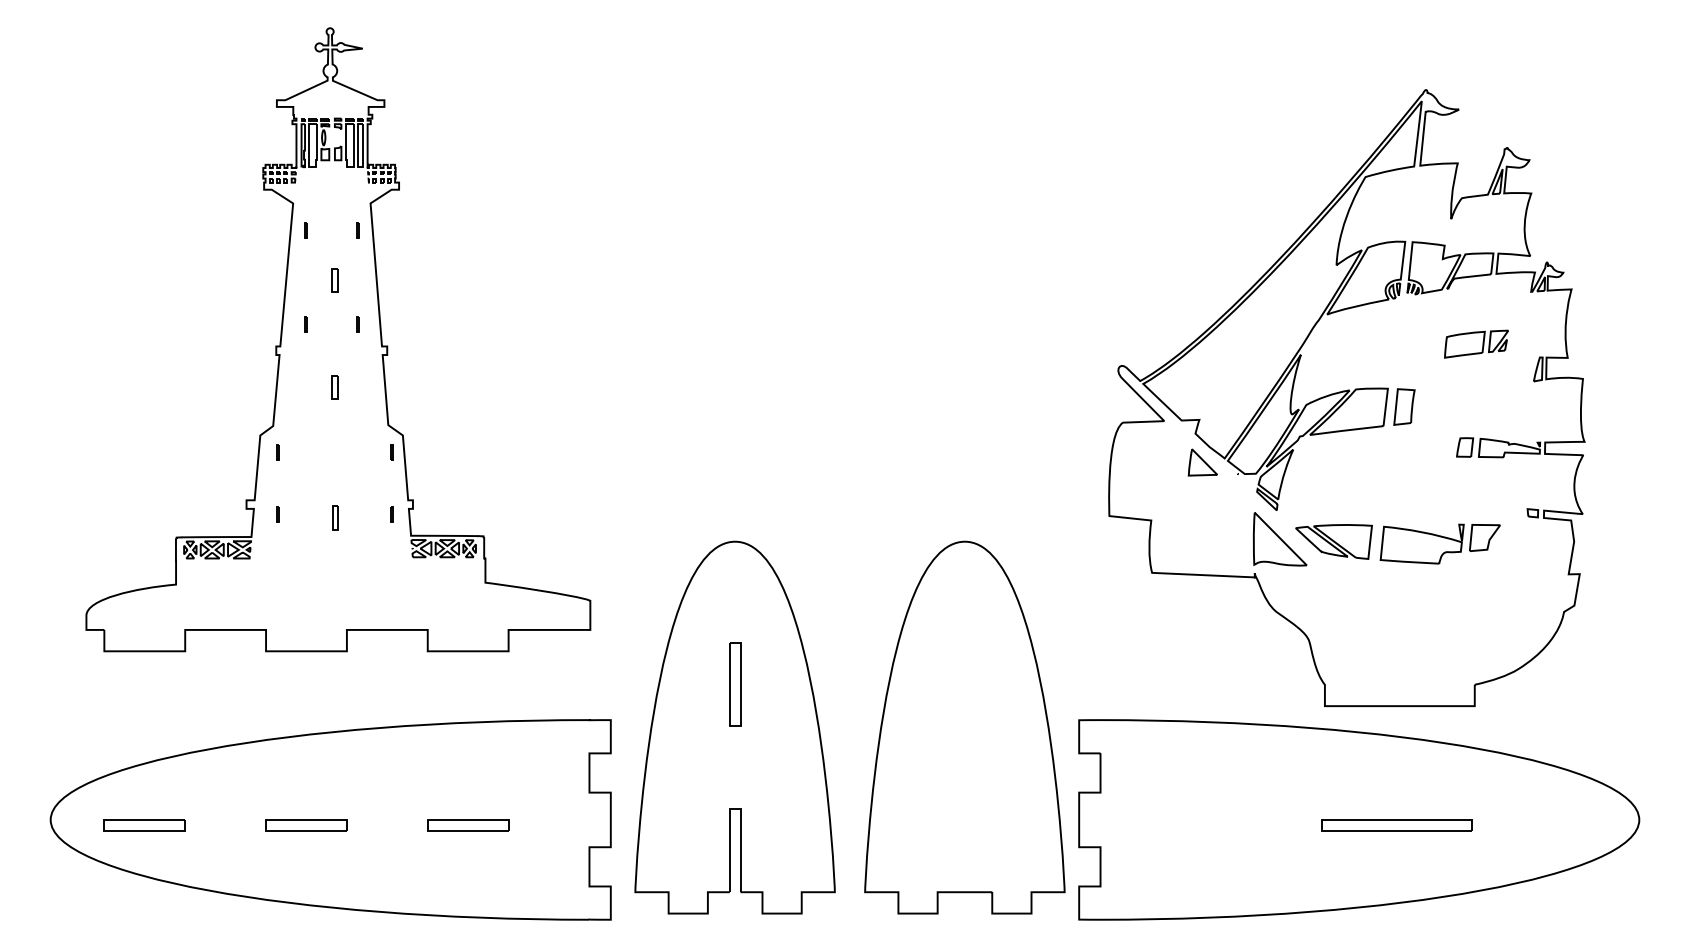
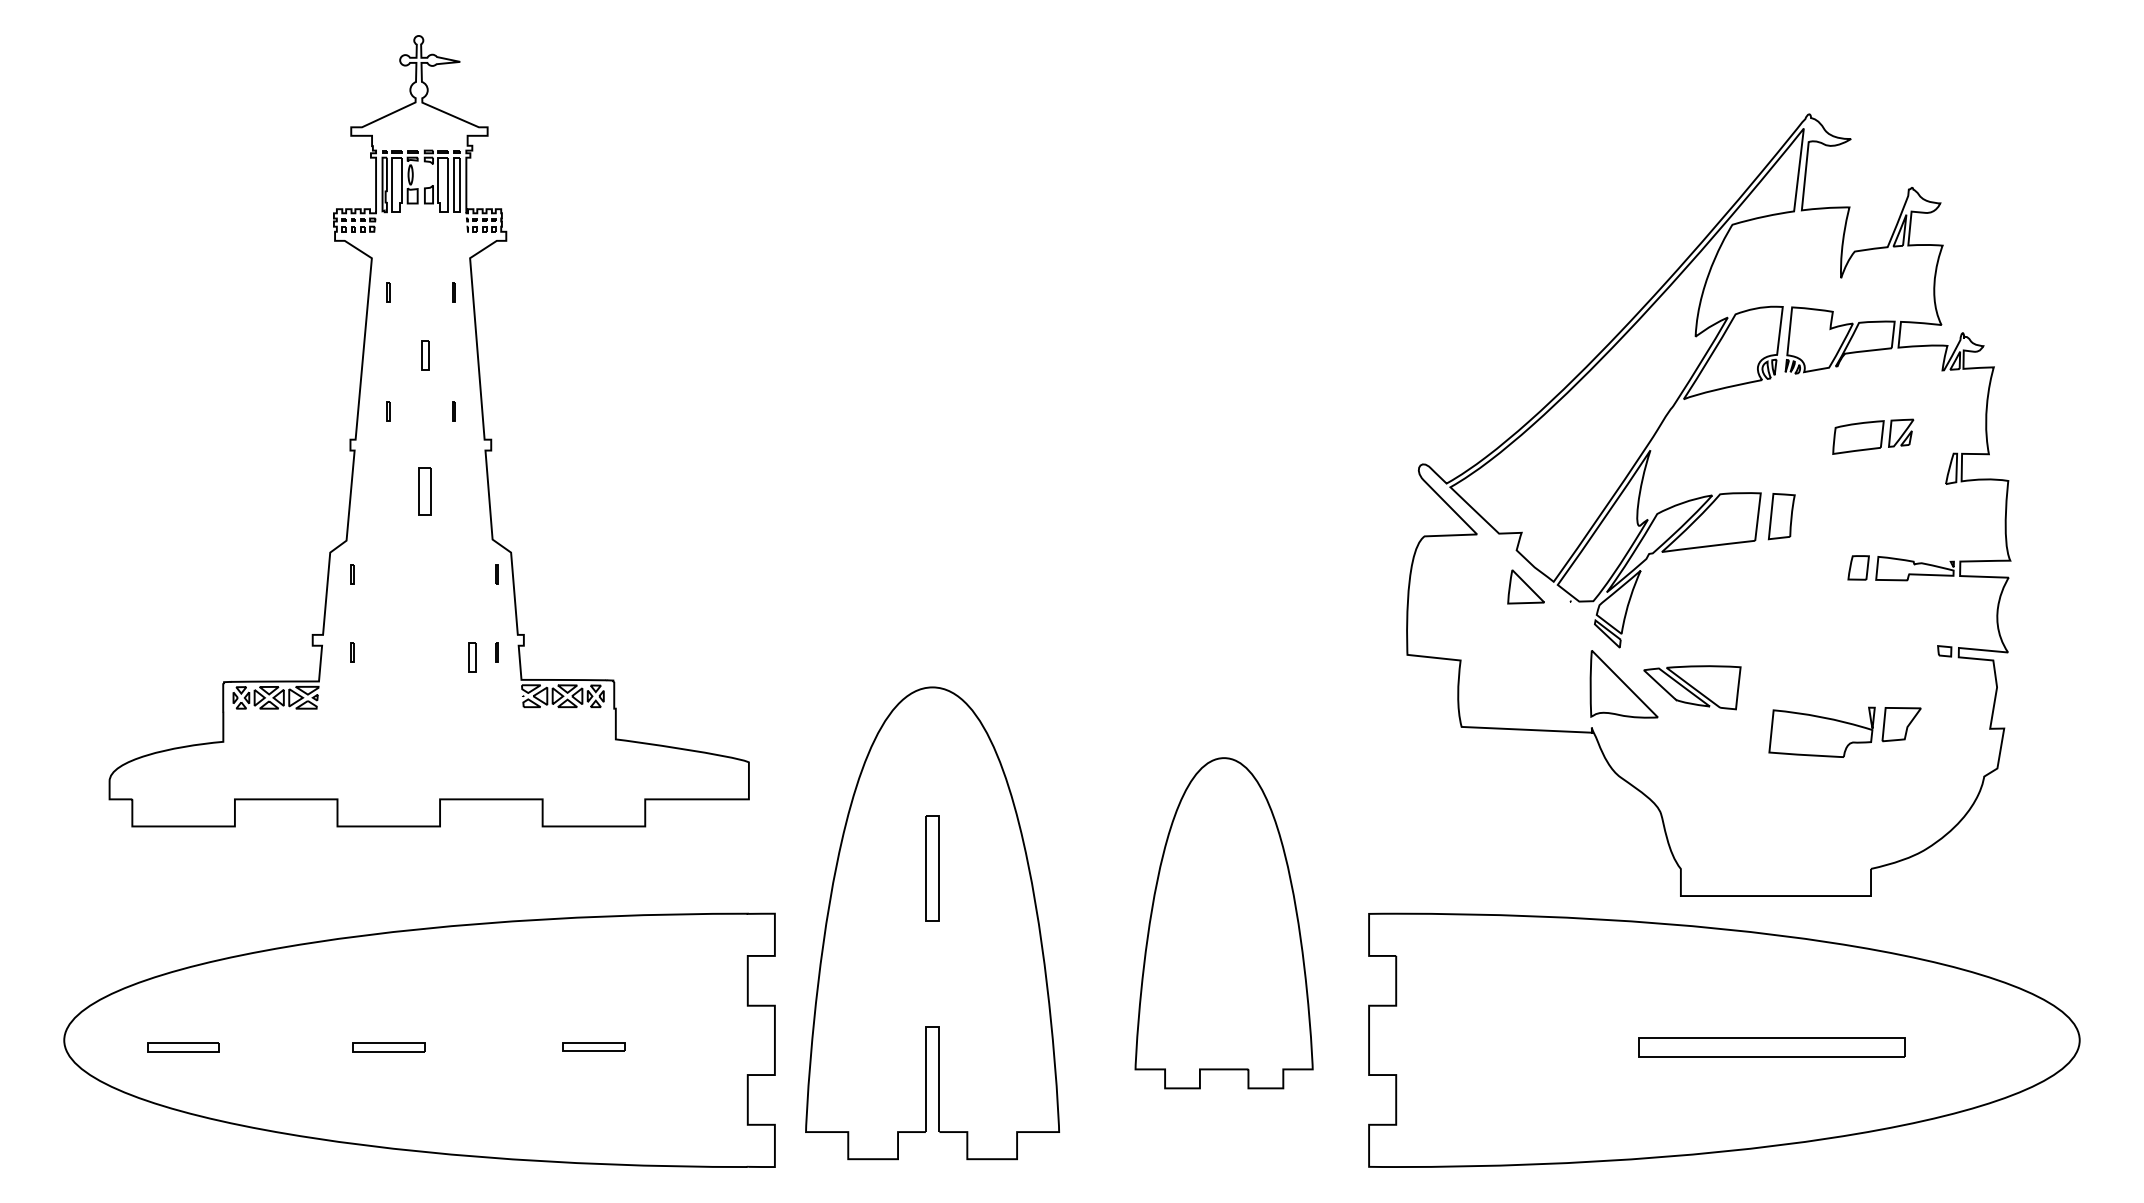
part: (334, 387) -> (424, 491), size x1.6
part: (335, 517) -> (472, 656), moved
part: (1439, 543) -> (1844, 731), moved
part: (964, 727) -> (1223, 923), size x0.7
part: (144, 825) -> (183, 1047), size x0.7
part: (306, 825) -> (388, 1047), size x0.7
part: (468, 825) -> (594, 1047), size x0.6
part: (1396, 825) -> (1771, 1047), size x1.4

